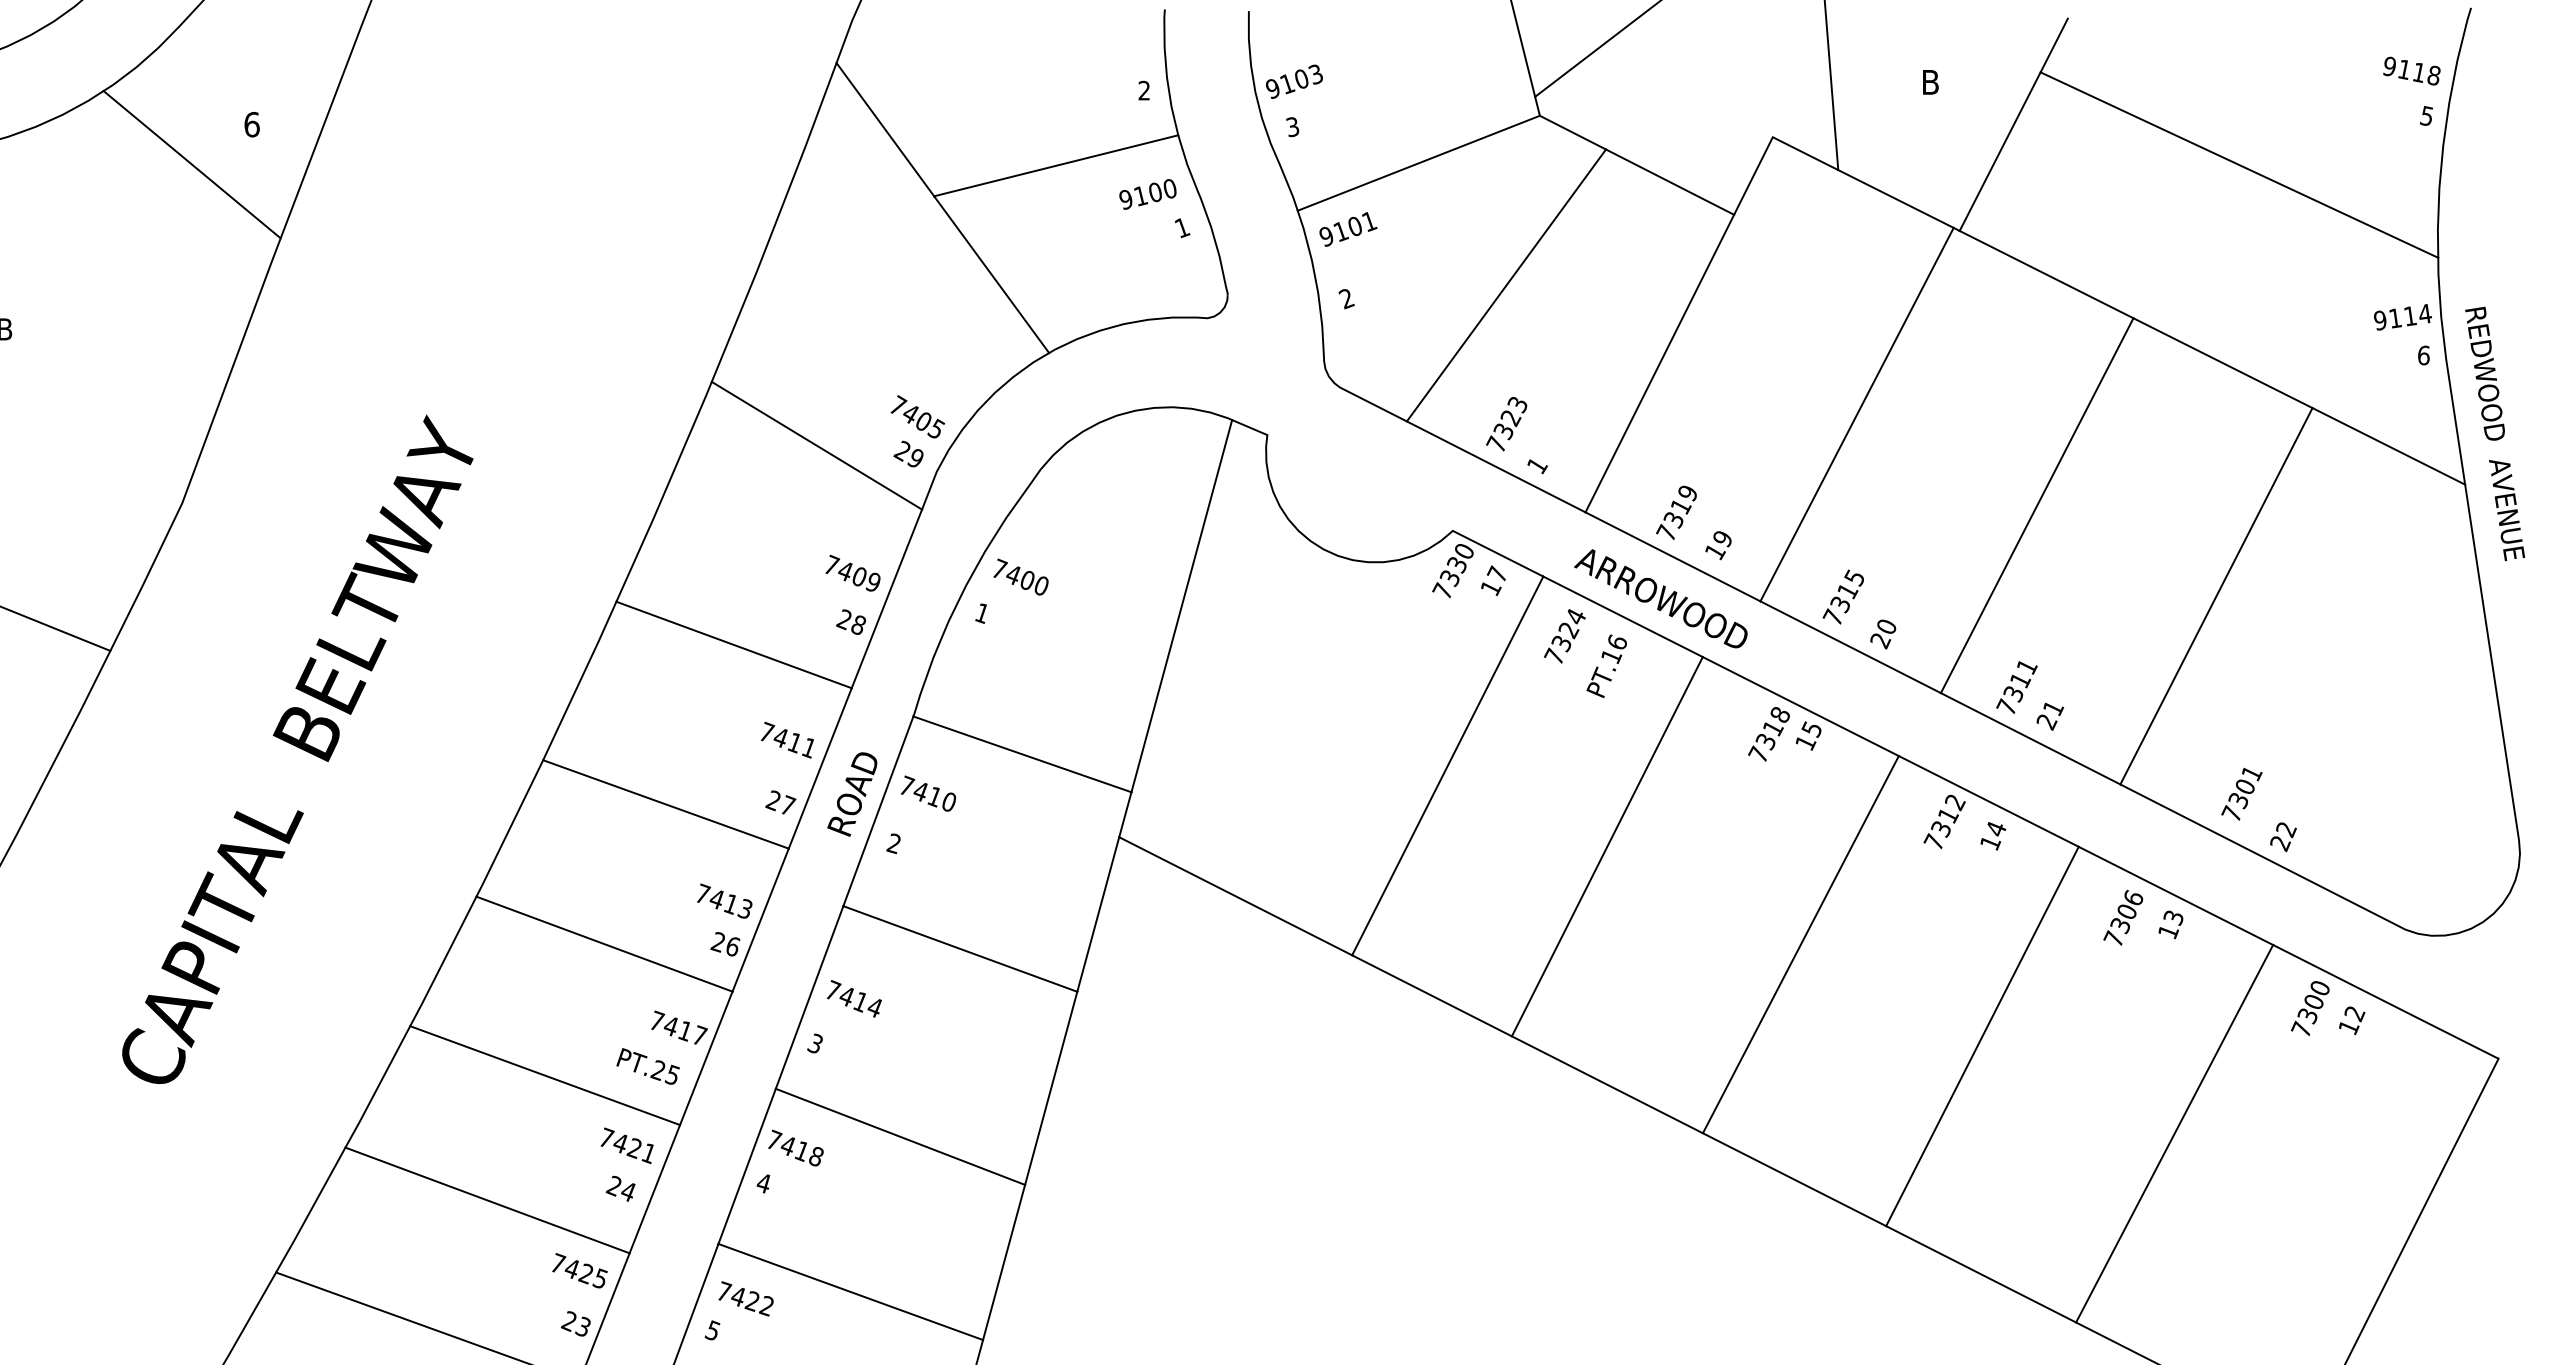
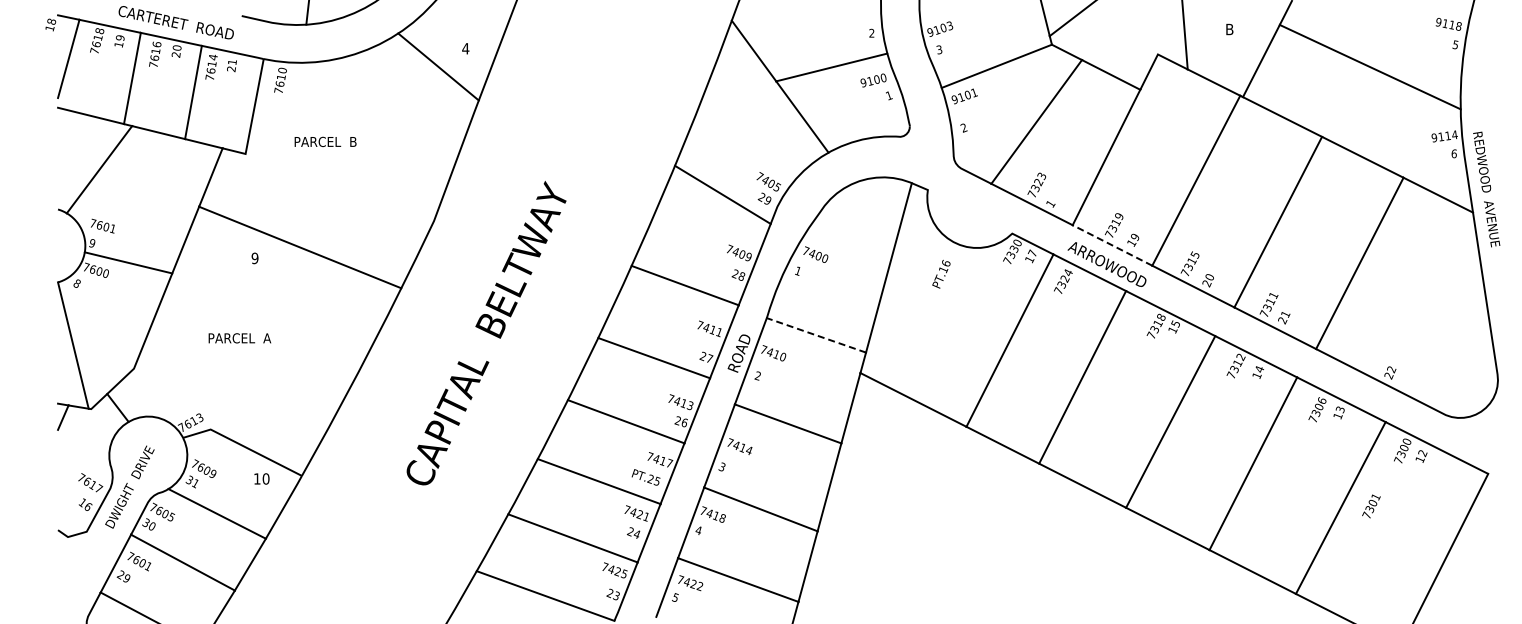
text: (251, 124) -> (465, 48), 6 -> 4
line: (1672, 556) -> (1112, 245), solid -> dashed
text: (1607, 664) -> (941, 273), moved
line: (1022, 754) -> (816, 335), solid -> dashed
text: (2242, 794) -> (1371, 506), moved

